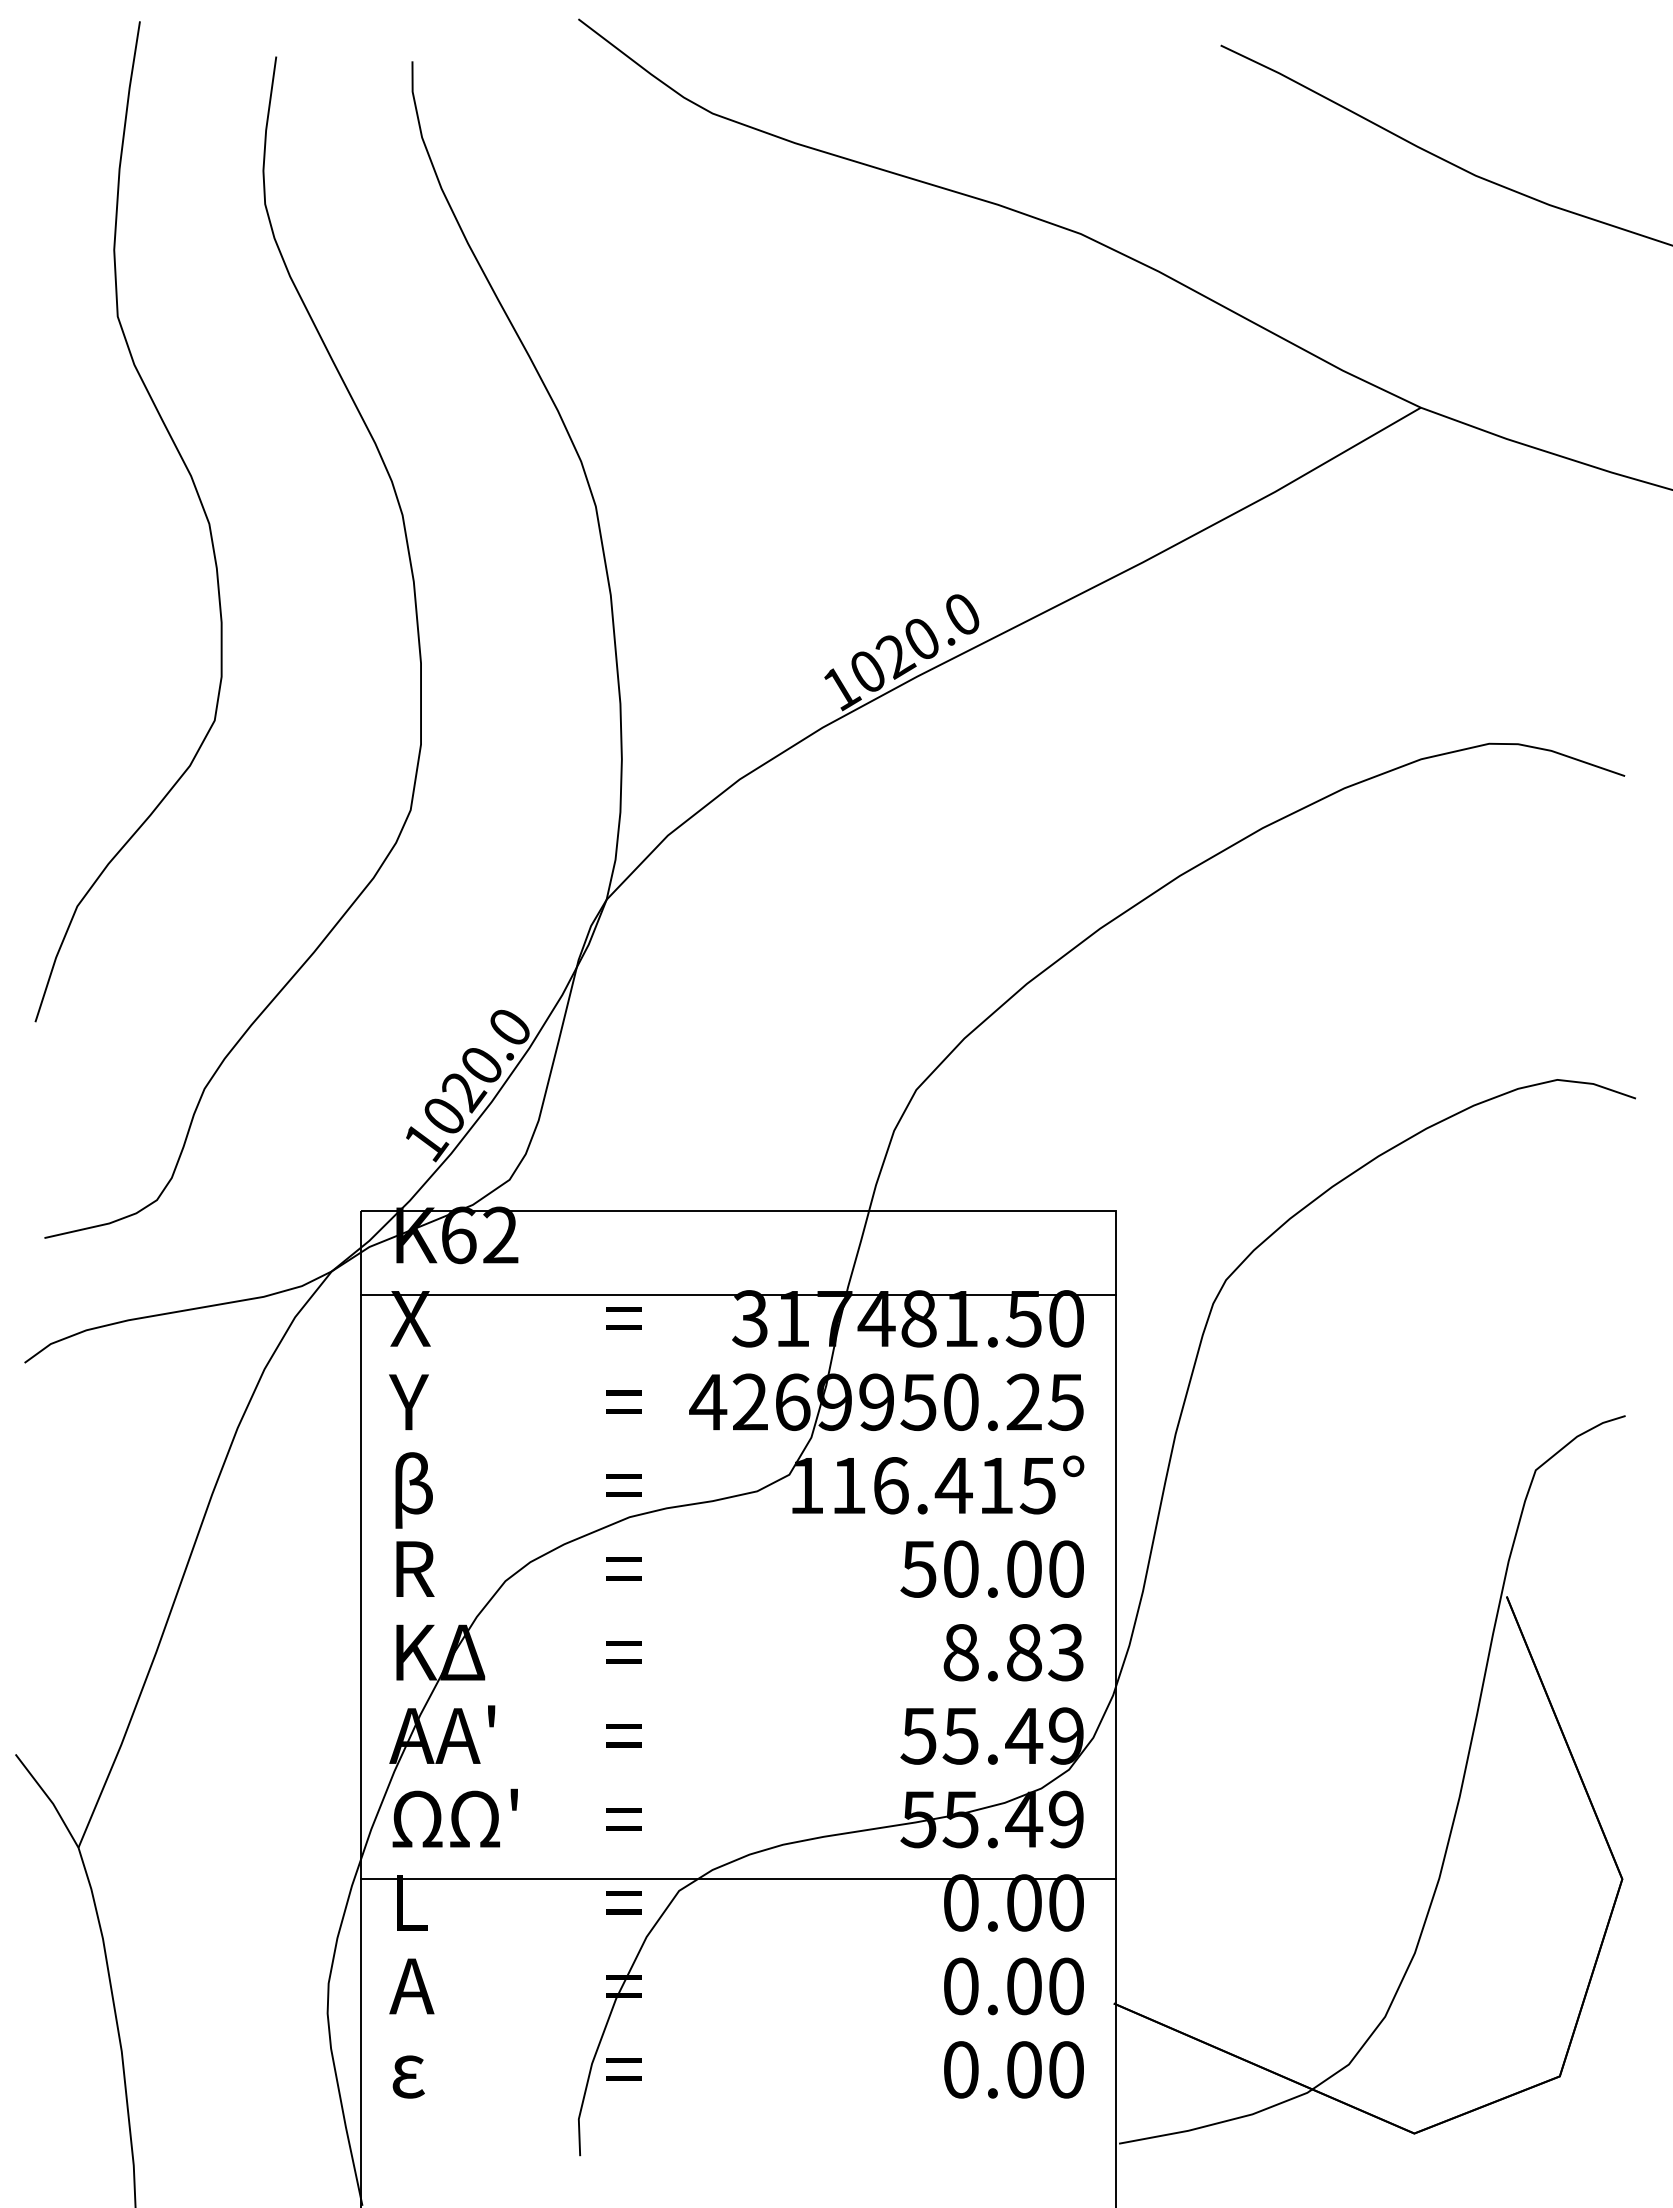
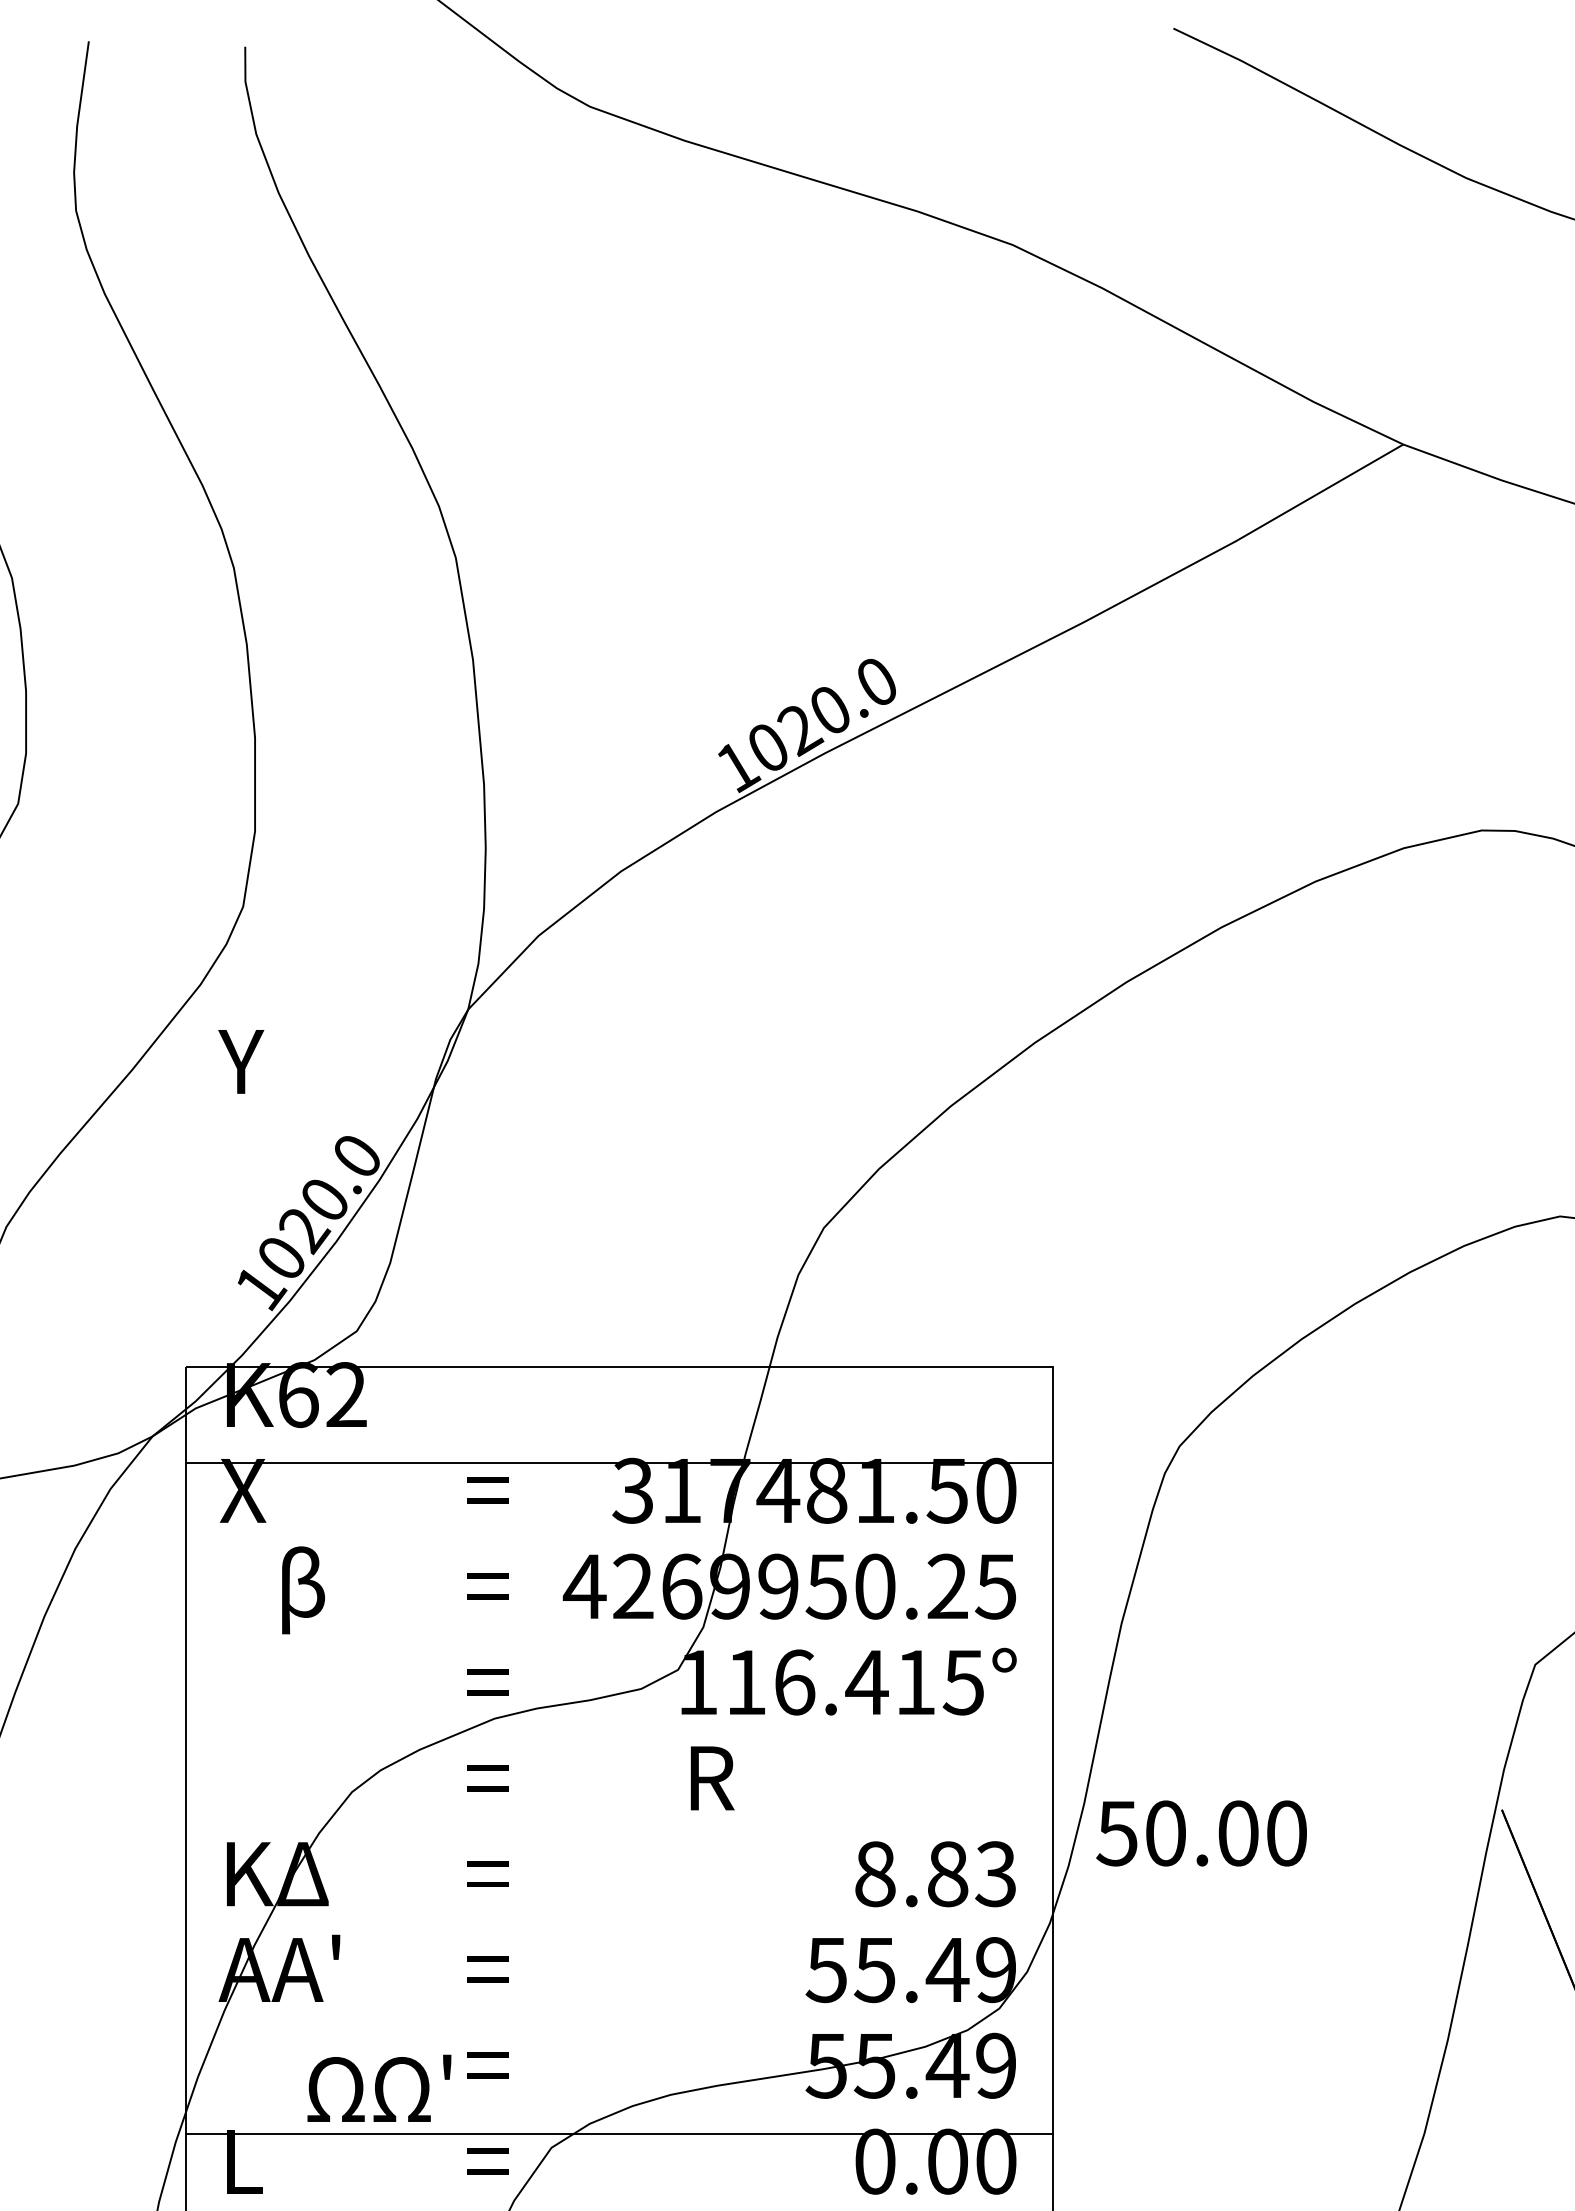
text: (408, 1402) -> (240, 1062), moved
text: (413, 1490) -> (302, 1590), moved
text: (415, 1568) -> (712, 1777), moved
text: (991, 1568) -> (1200, 1832), moved
text: (454, 1817) -> (378, 2087), moved

